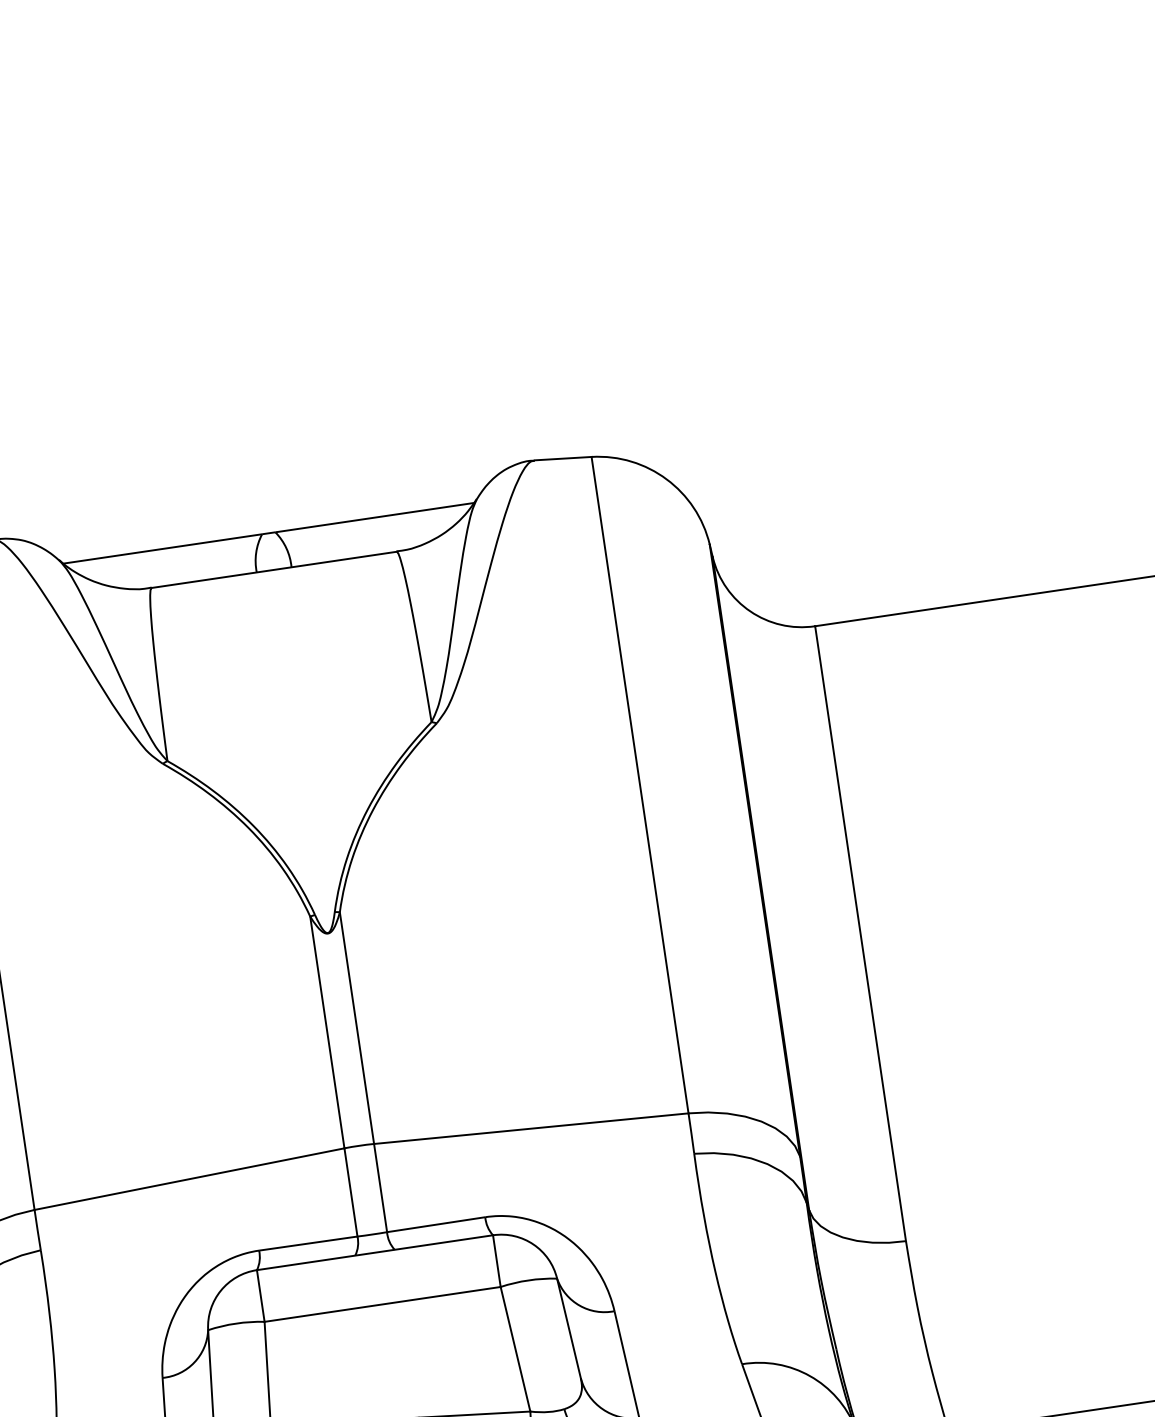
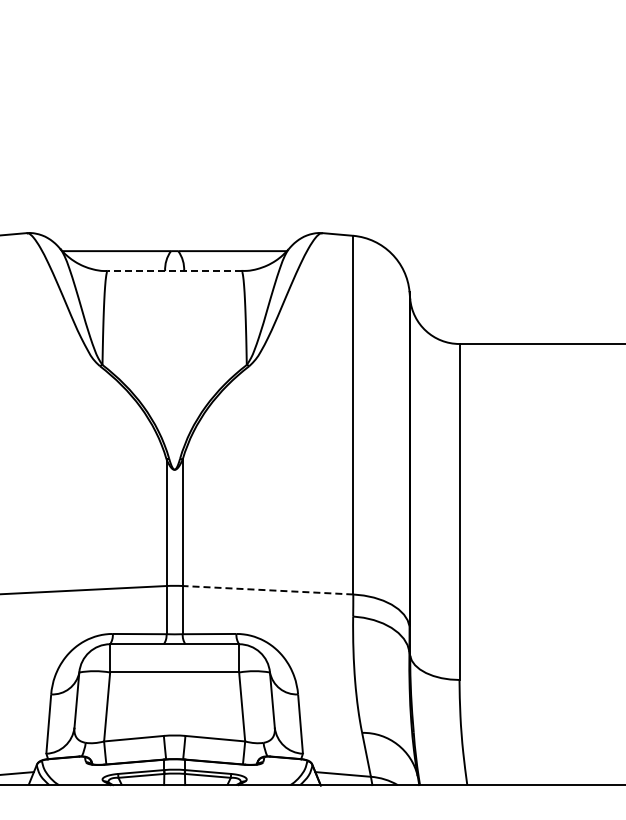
line: (273, 570) -> (174, 271), solid -> dashed
line: (530, 1129) -> (267, 590), solid -> dashed

